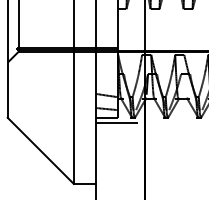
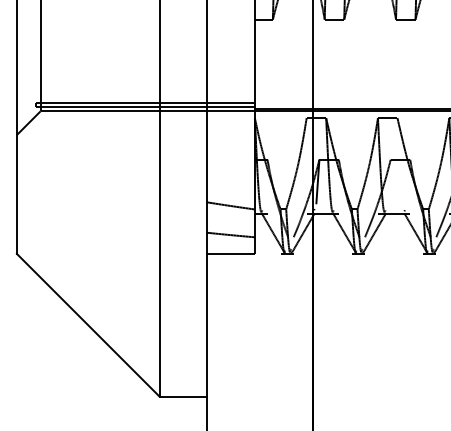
line: (116, 123) -> (251, 266), removed

